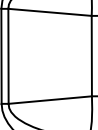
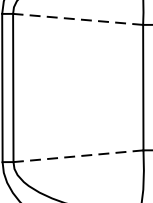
line: (50, 12) -> (78, 19), solid -> dashed
line: (50, 100) -> (78, 156), solid -> dashed

